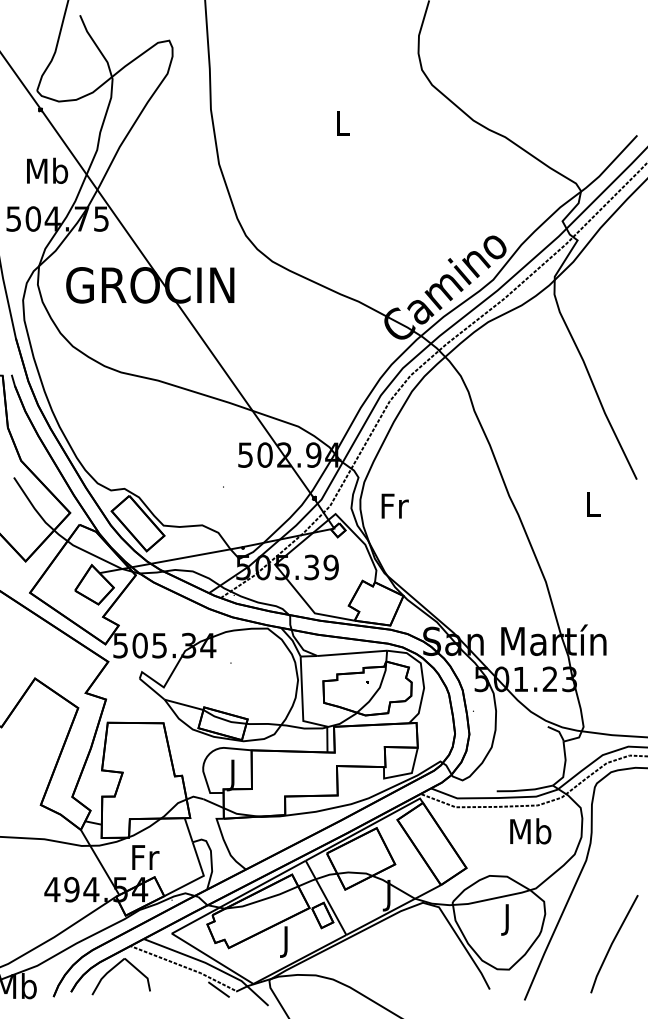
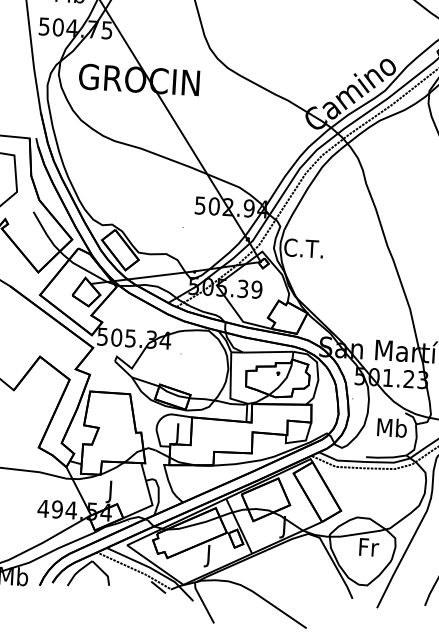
text: (392, 505) -> (303, 247), Fr -> C.T.
text: (530, 831) -> (391, 427), moved
text: (145, 860) -> (111, 491), Fr -> J
text: (508, 919) -> (368, 549), J -> Fr

